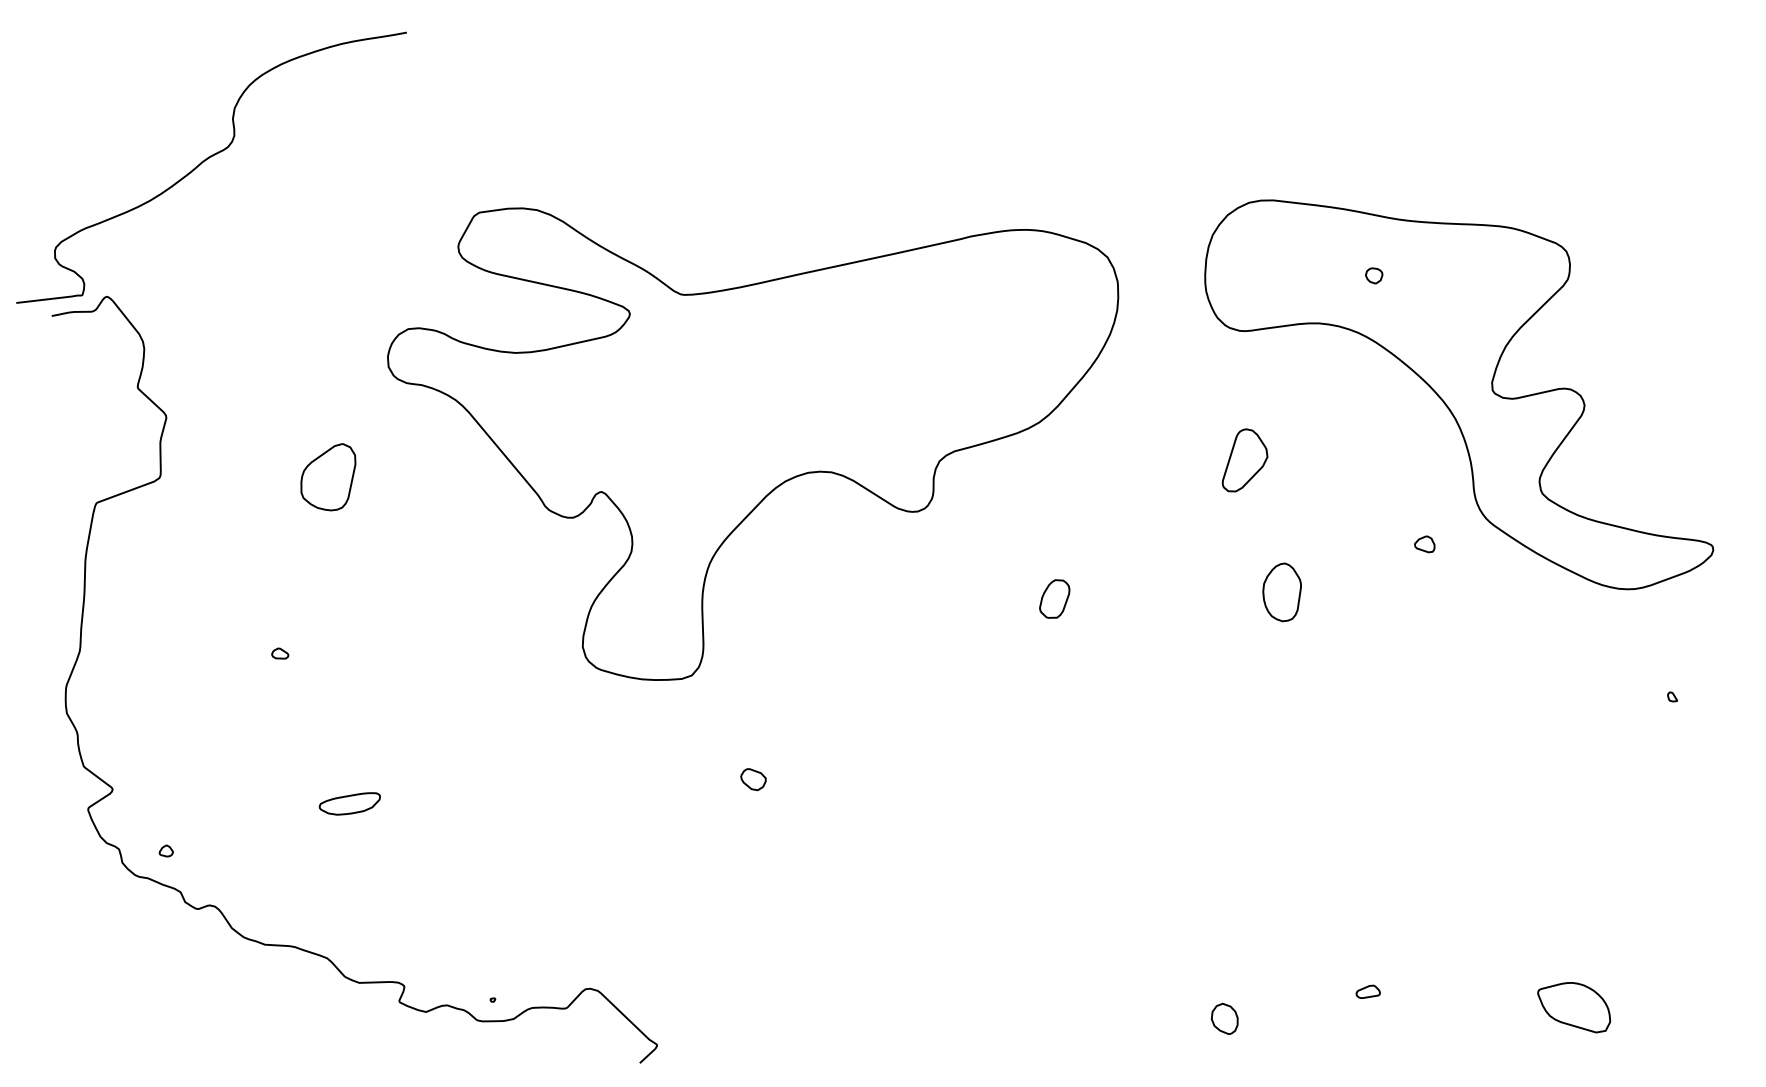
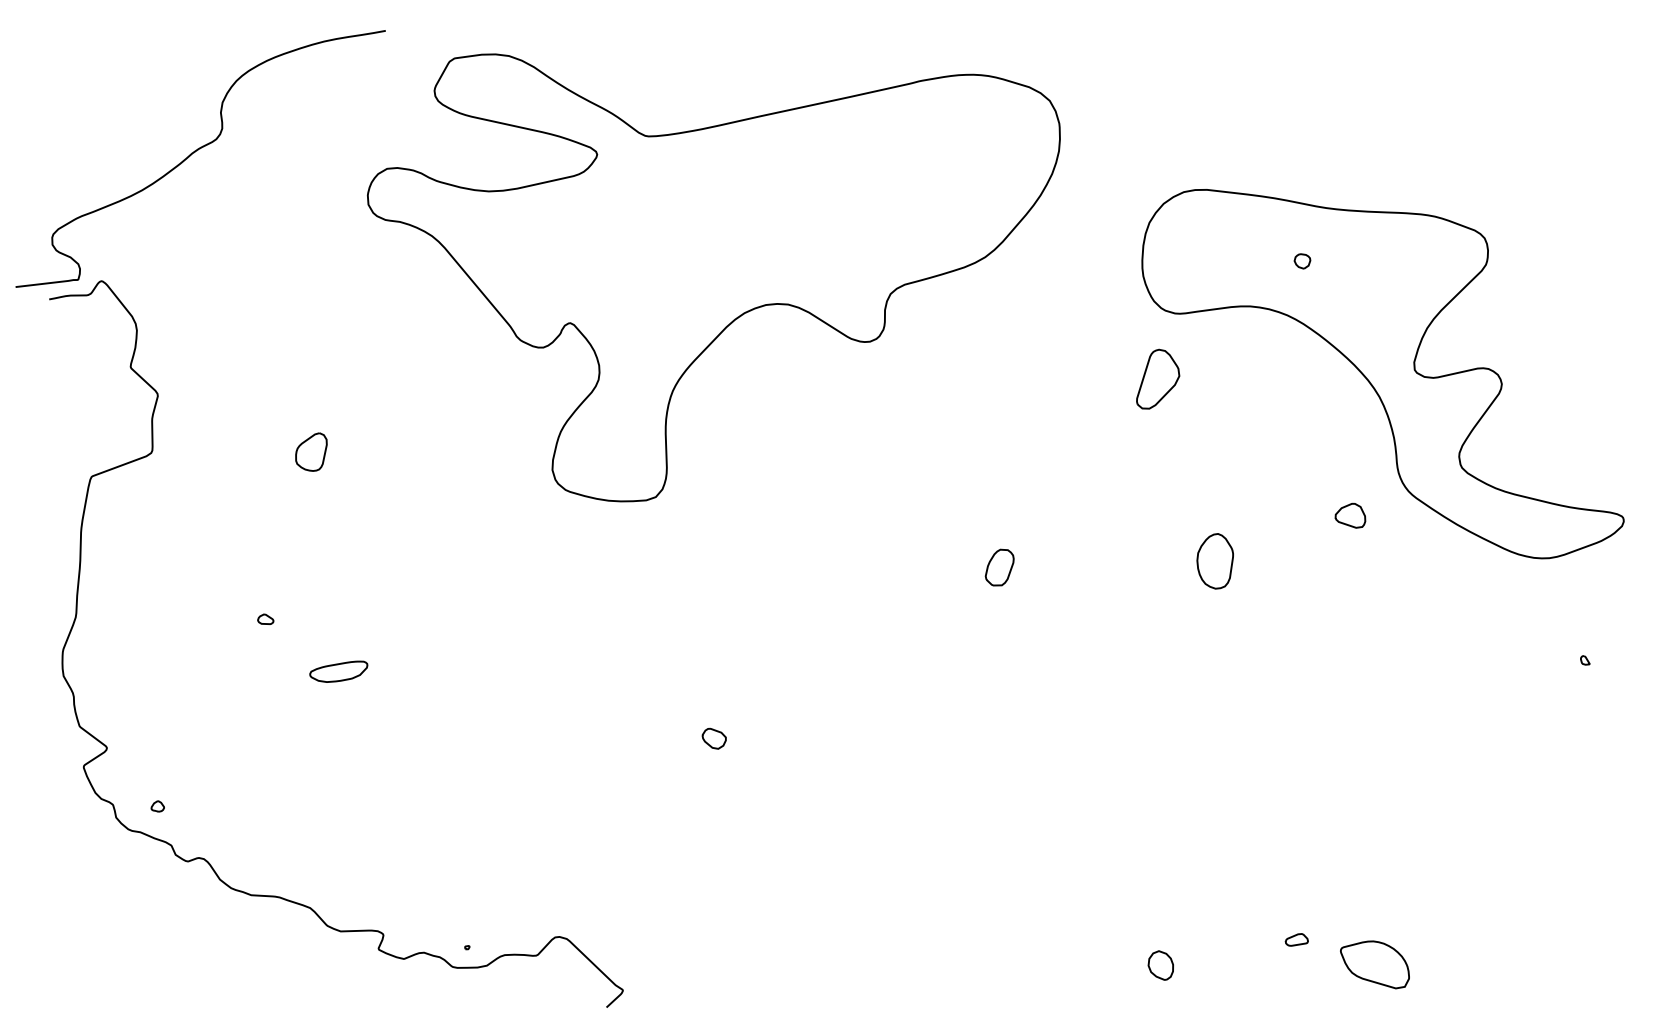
part: (752, 443) -> (713, 277), moved
part: (1245, 459) -> (1158, 378), moved
part: (328, 476) -> (311, 451), size x0.6
part: (1424, 544) -> (1350, 515), size x1.6
part: (349, 803) -> (338, 671), moved
part: (1573, 1007) -> (1374, 964), moved

